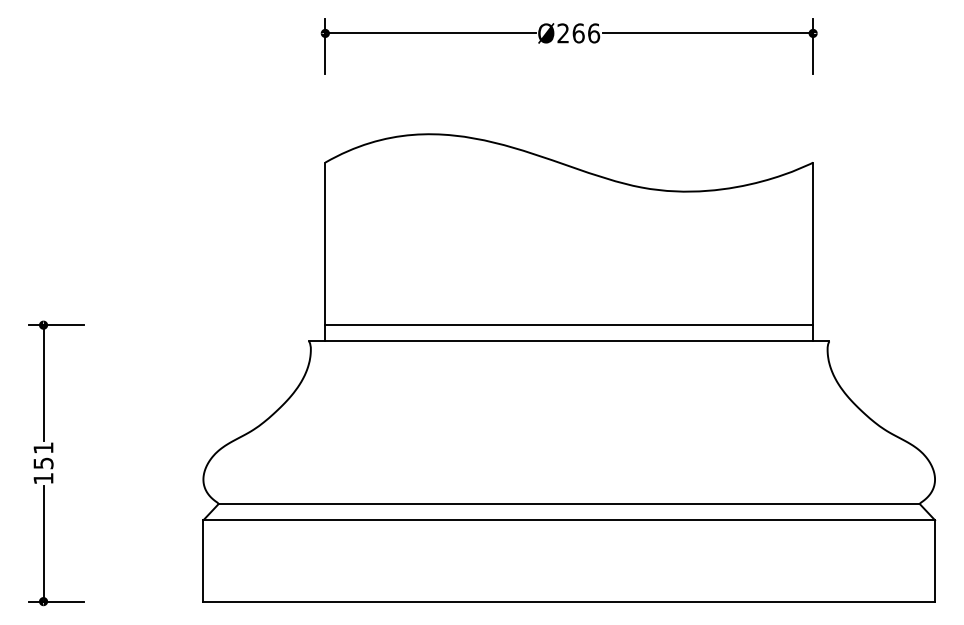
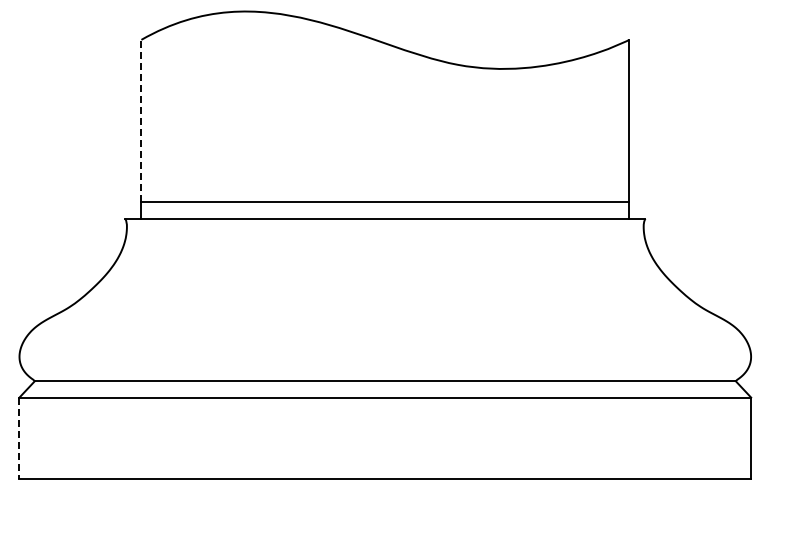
line: (325, 243) -> (141, 120), solid -> dashed
line: (203, 560) -> (19, 437), solid -> dashed

